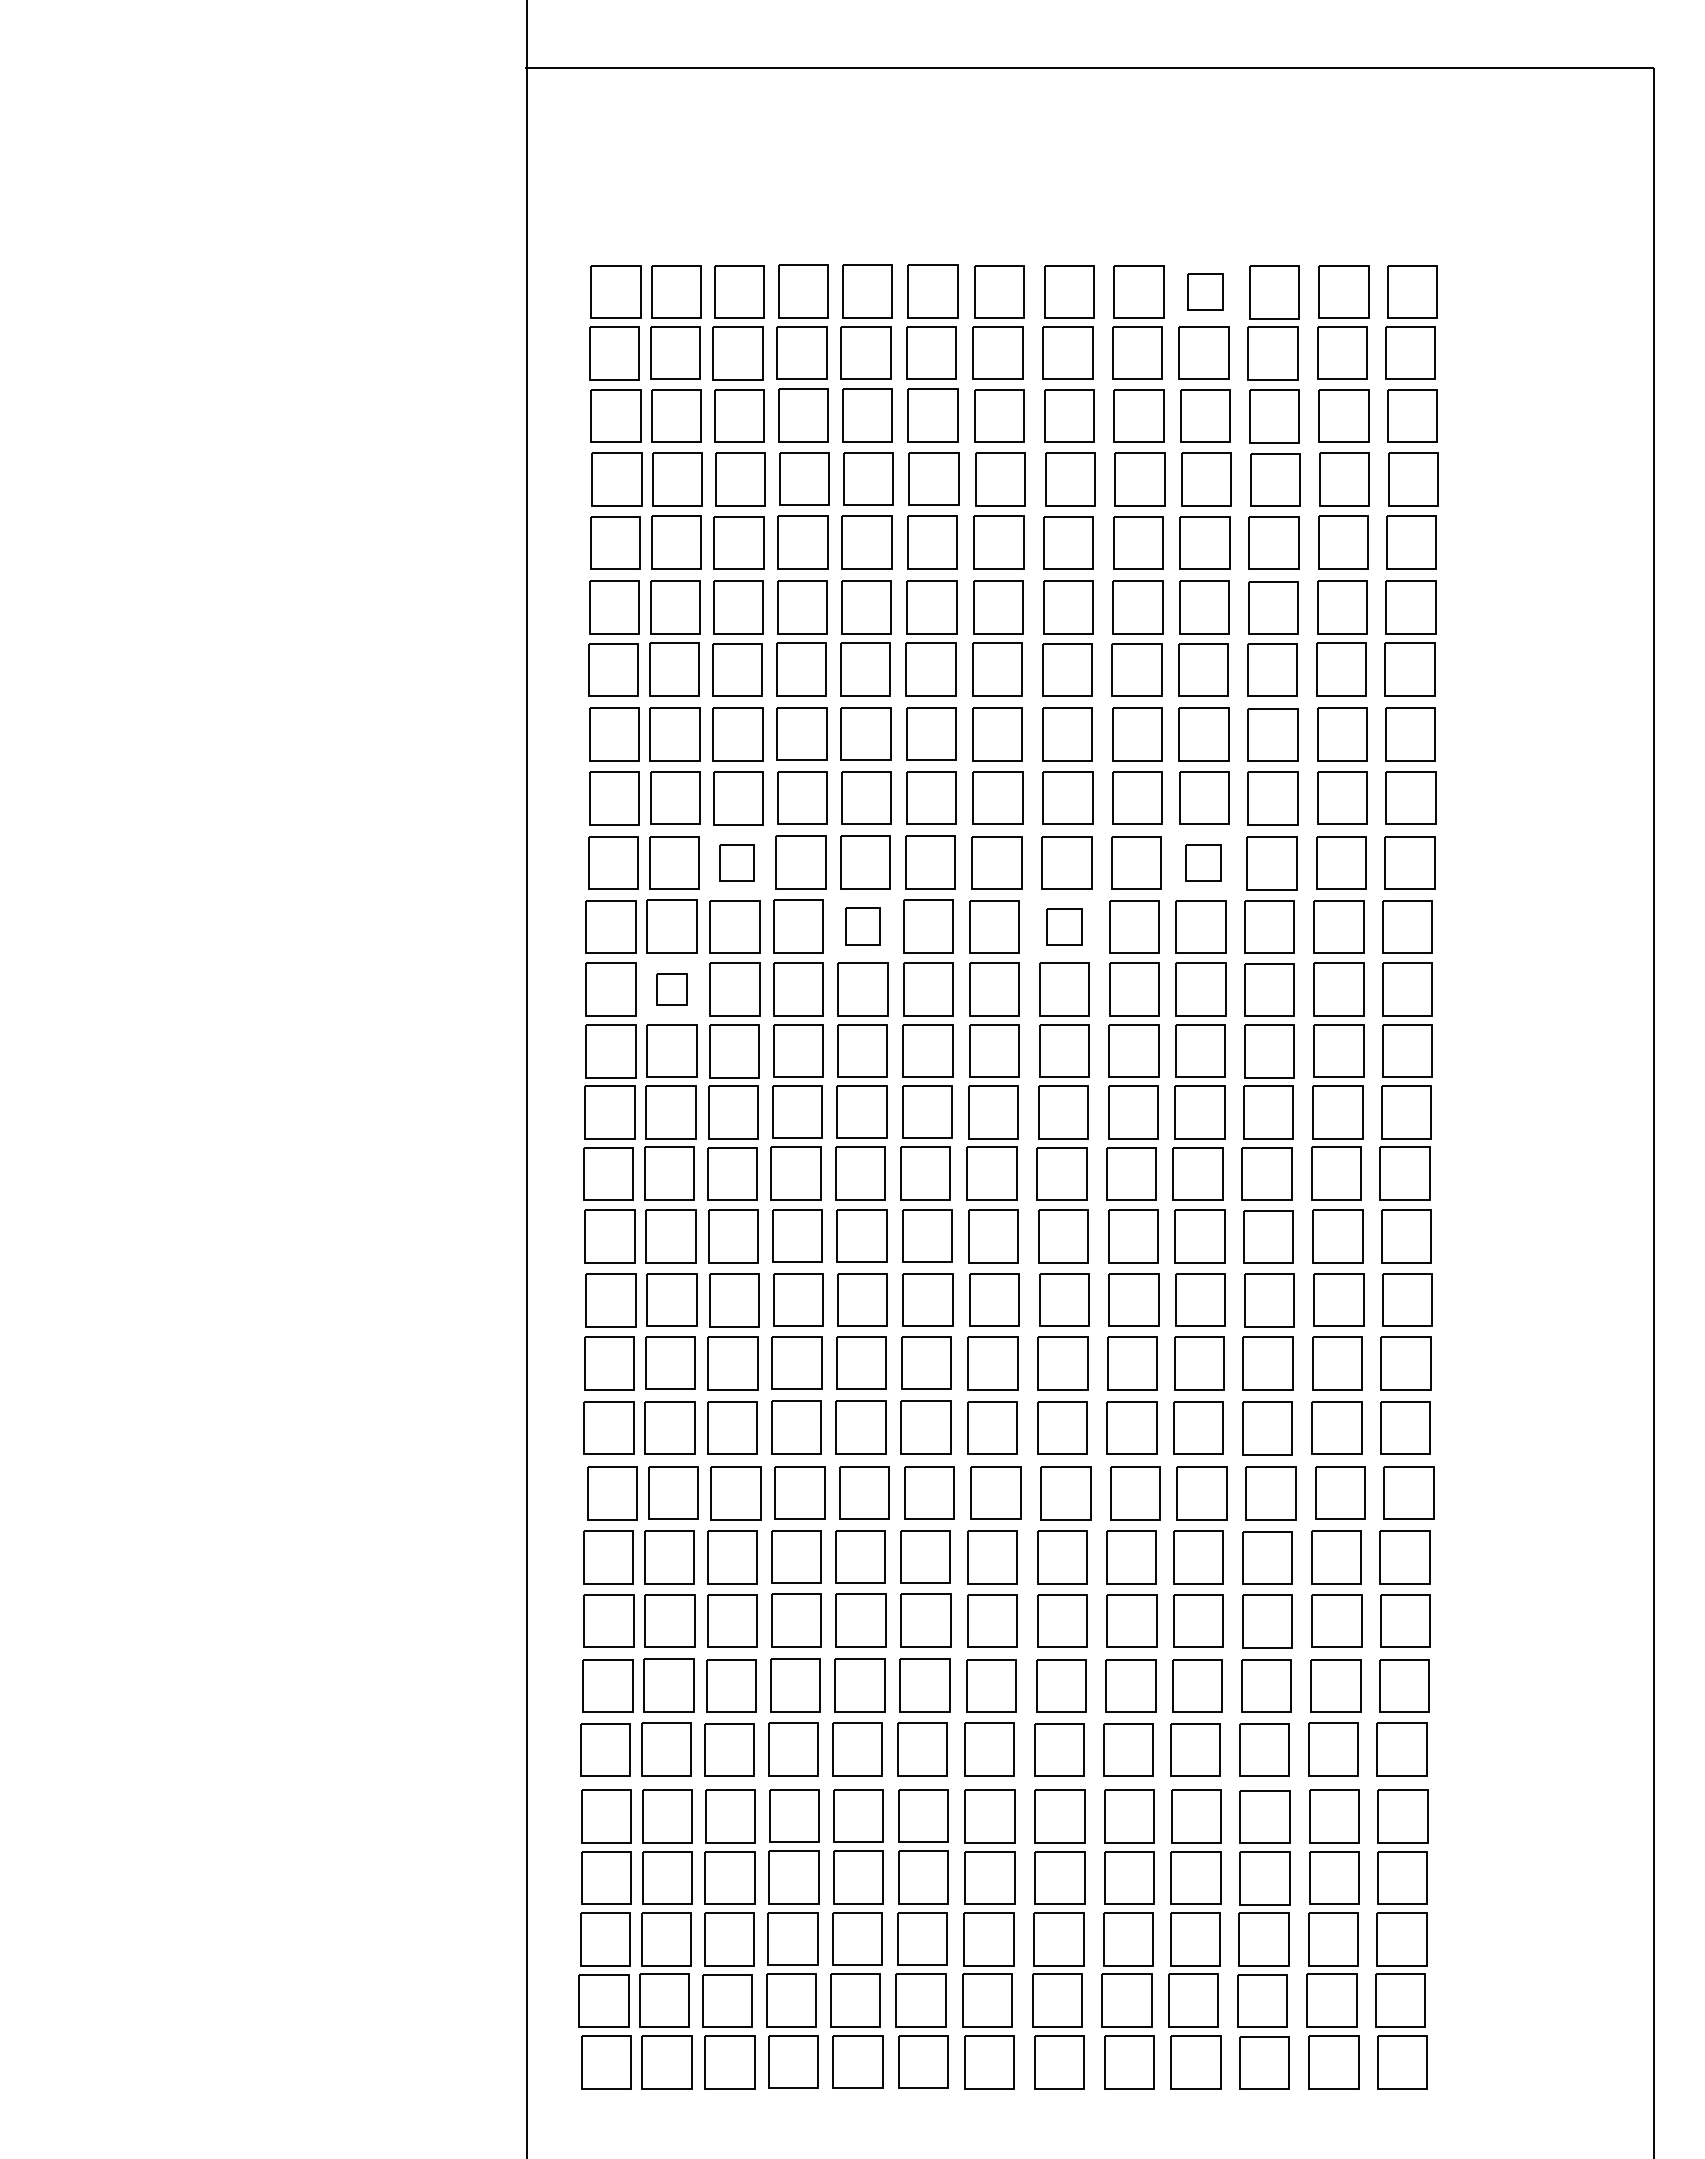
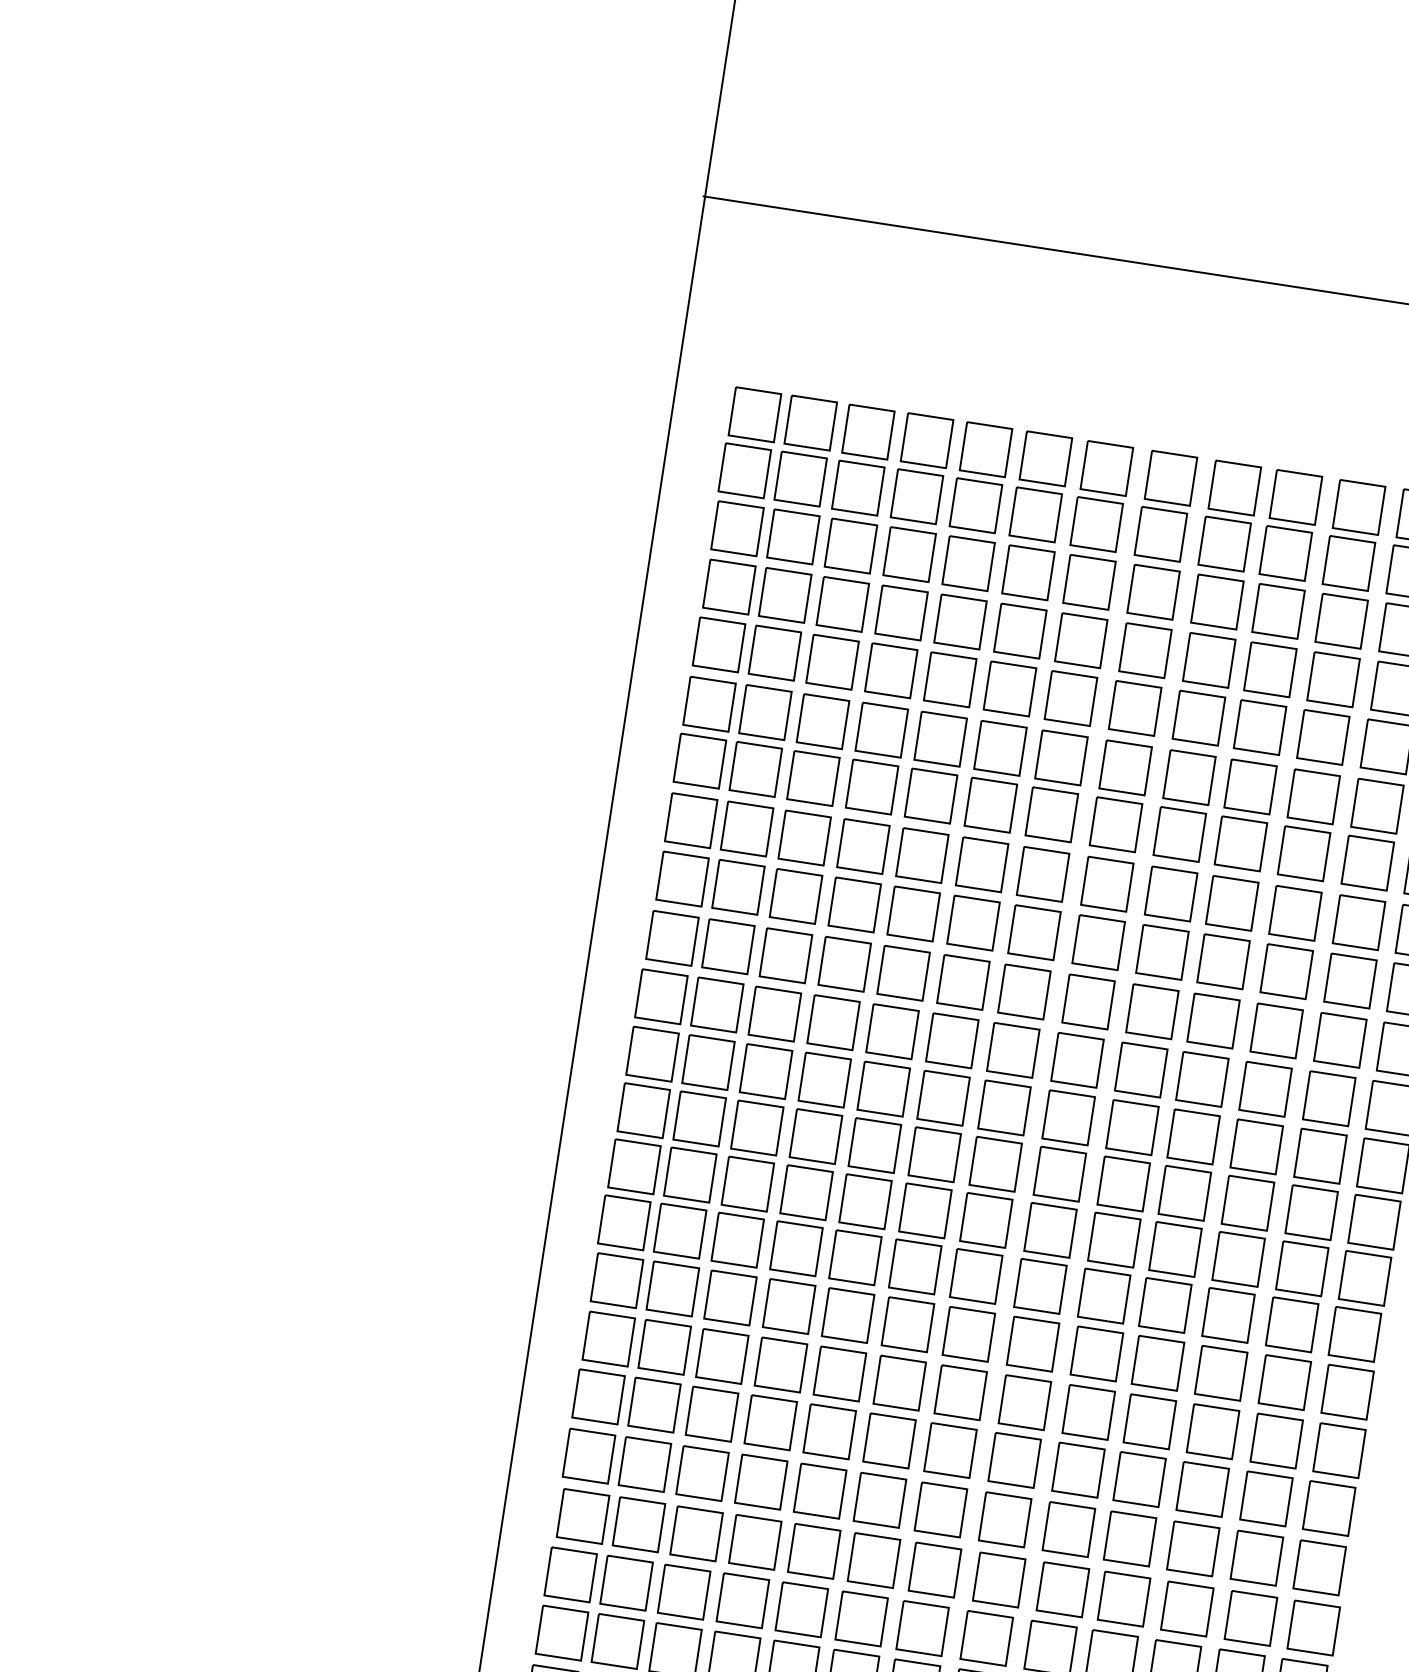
part: (1205, 291) -> (1295, 497), size x1.43
part: (736, 862) -> (785, 955), size x1.43
part: (1203, 862) -> (1213, 1020), size x1.43
part: (862, 926) -> (892, 1031), size x1.43
part: (1064, 926) -> (1077, 1059), size x1.43
part: (671, 989) -> (707, 1062), size x1.67

